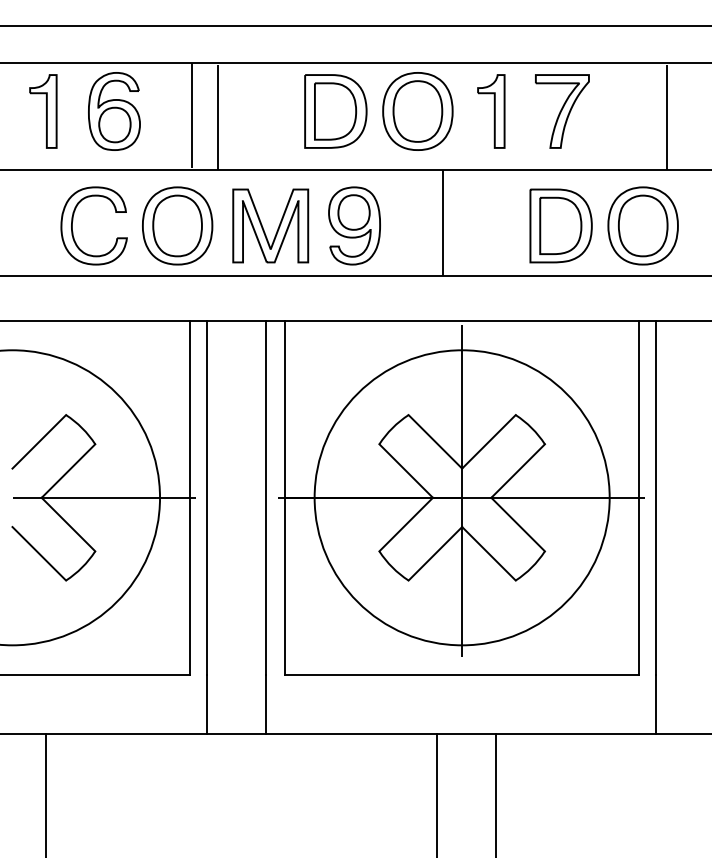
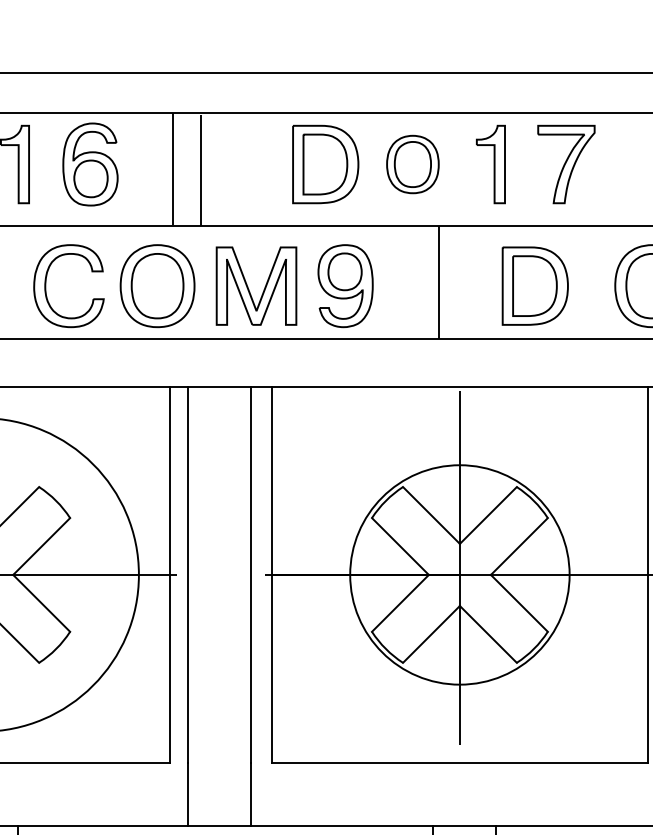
part: (417, 111) -> (412, 164), size x0.7
part: (560, 225) -> (534, 285), moved
circle: (461, 497) -> (459, 574), size x0.7

